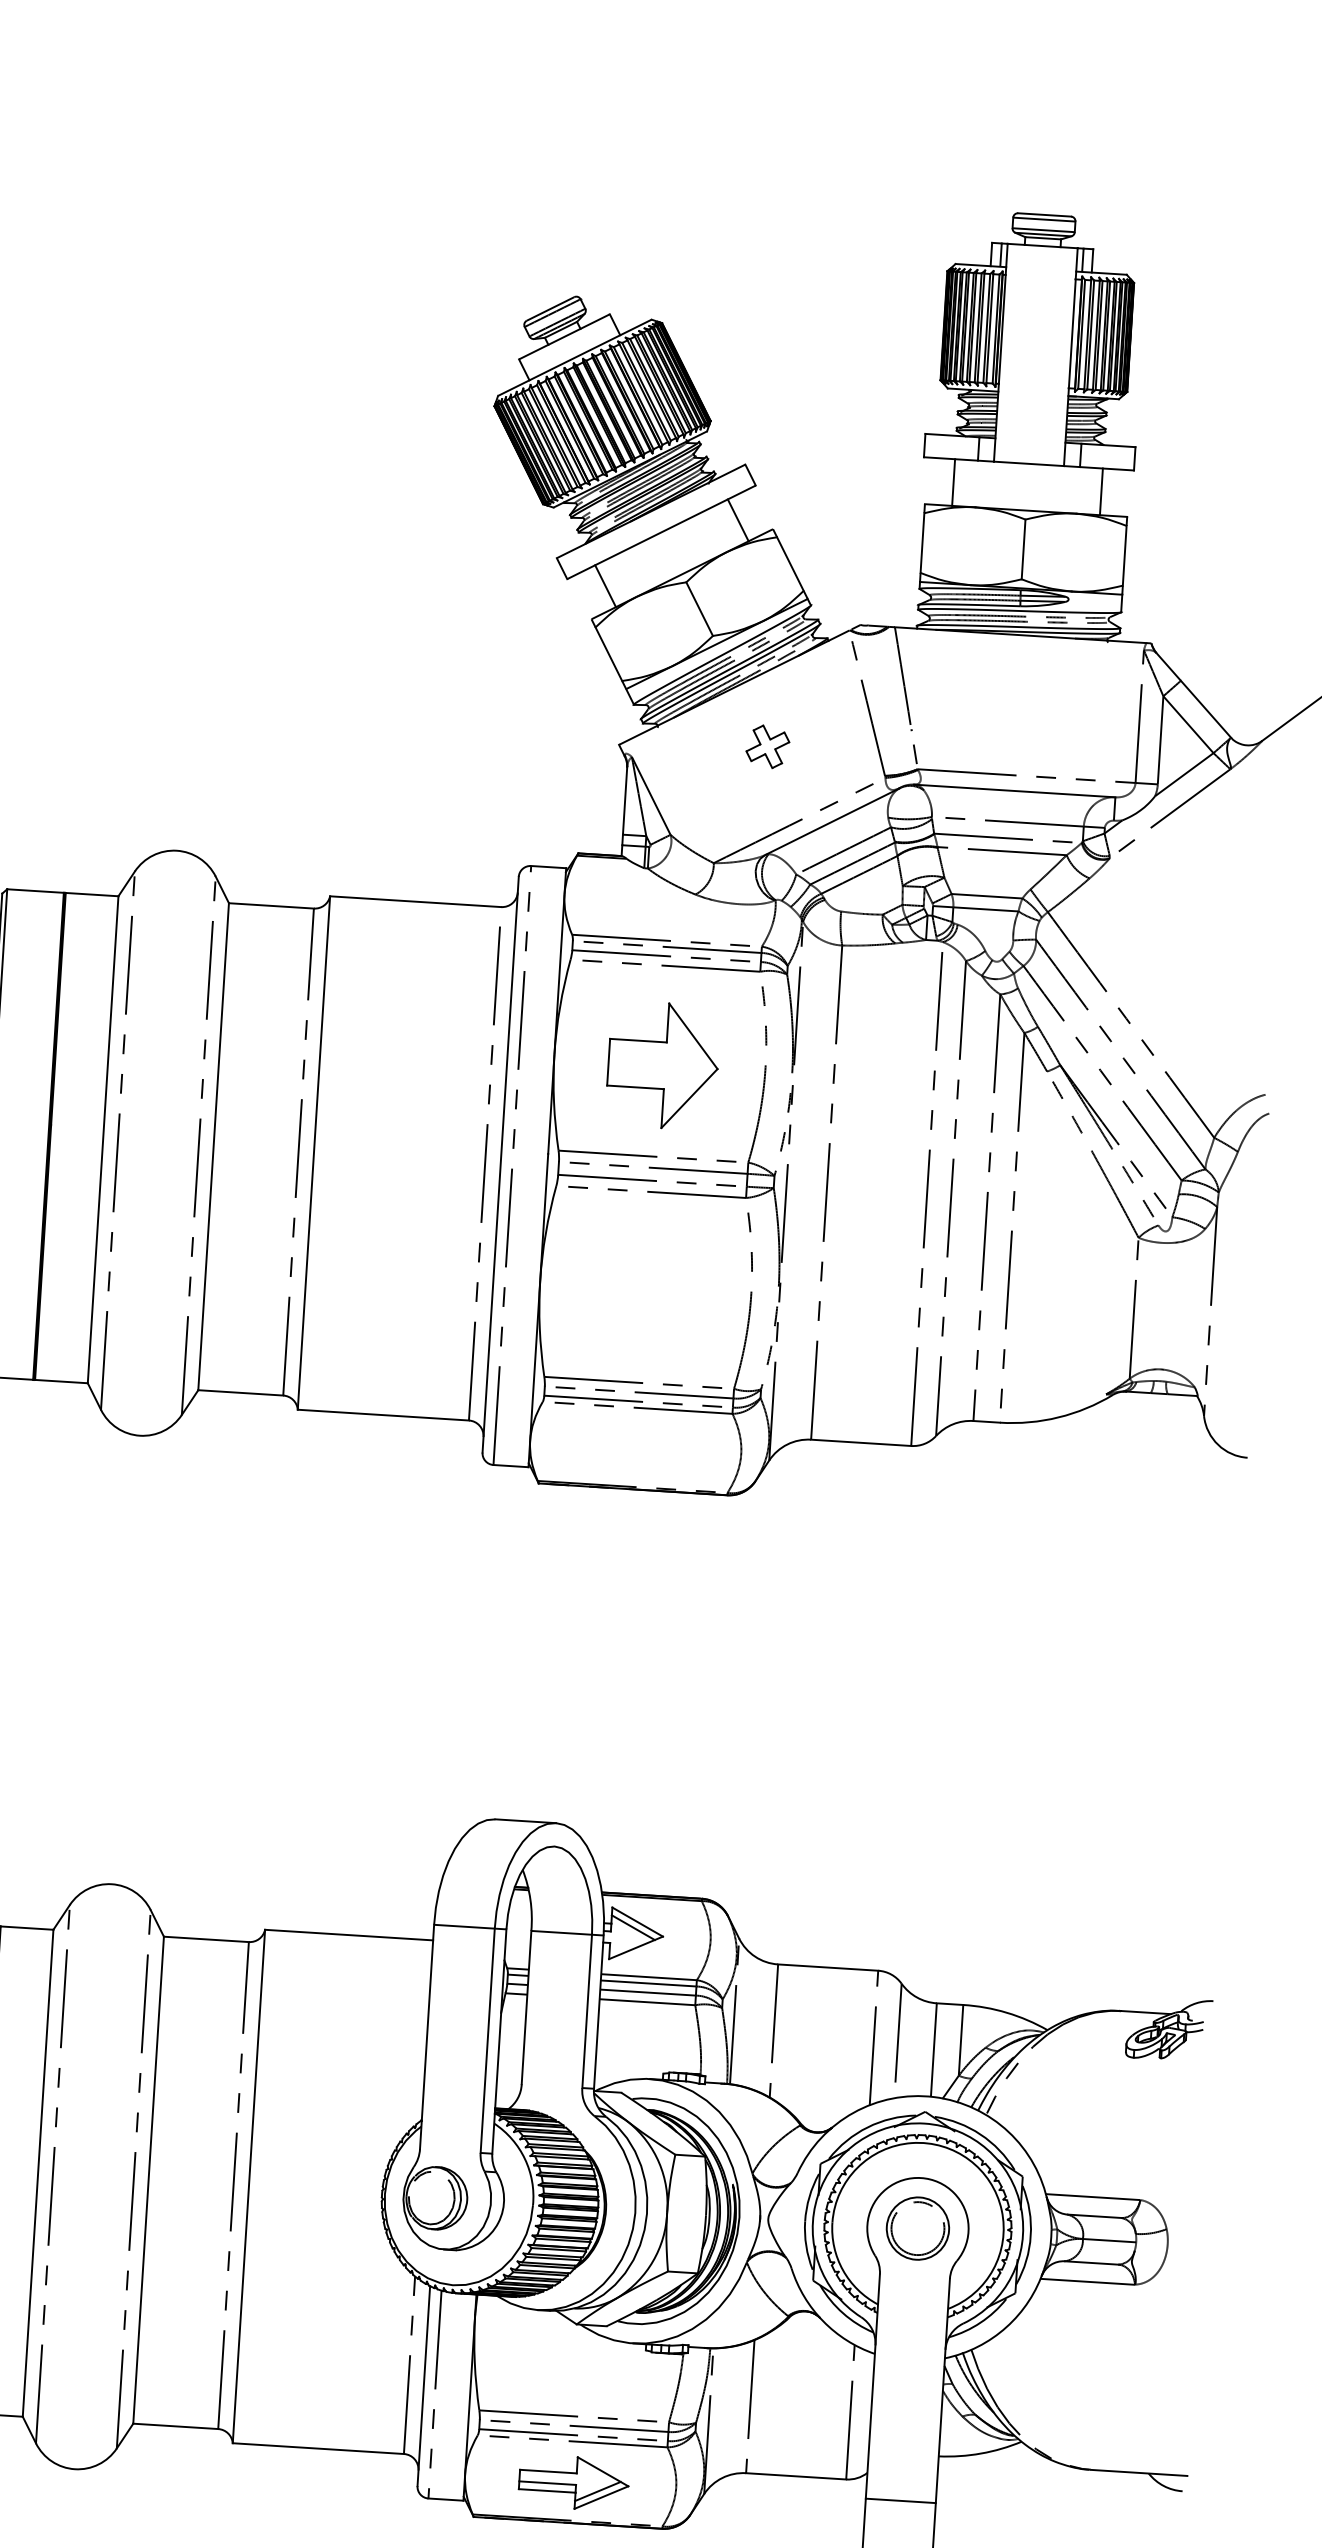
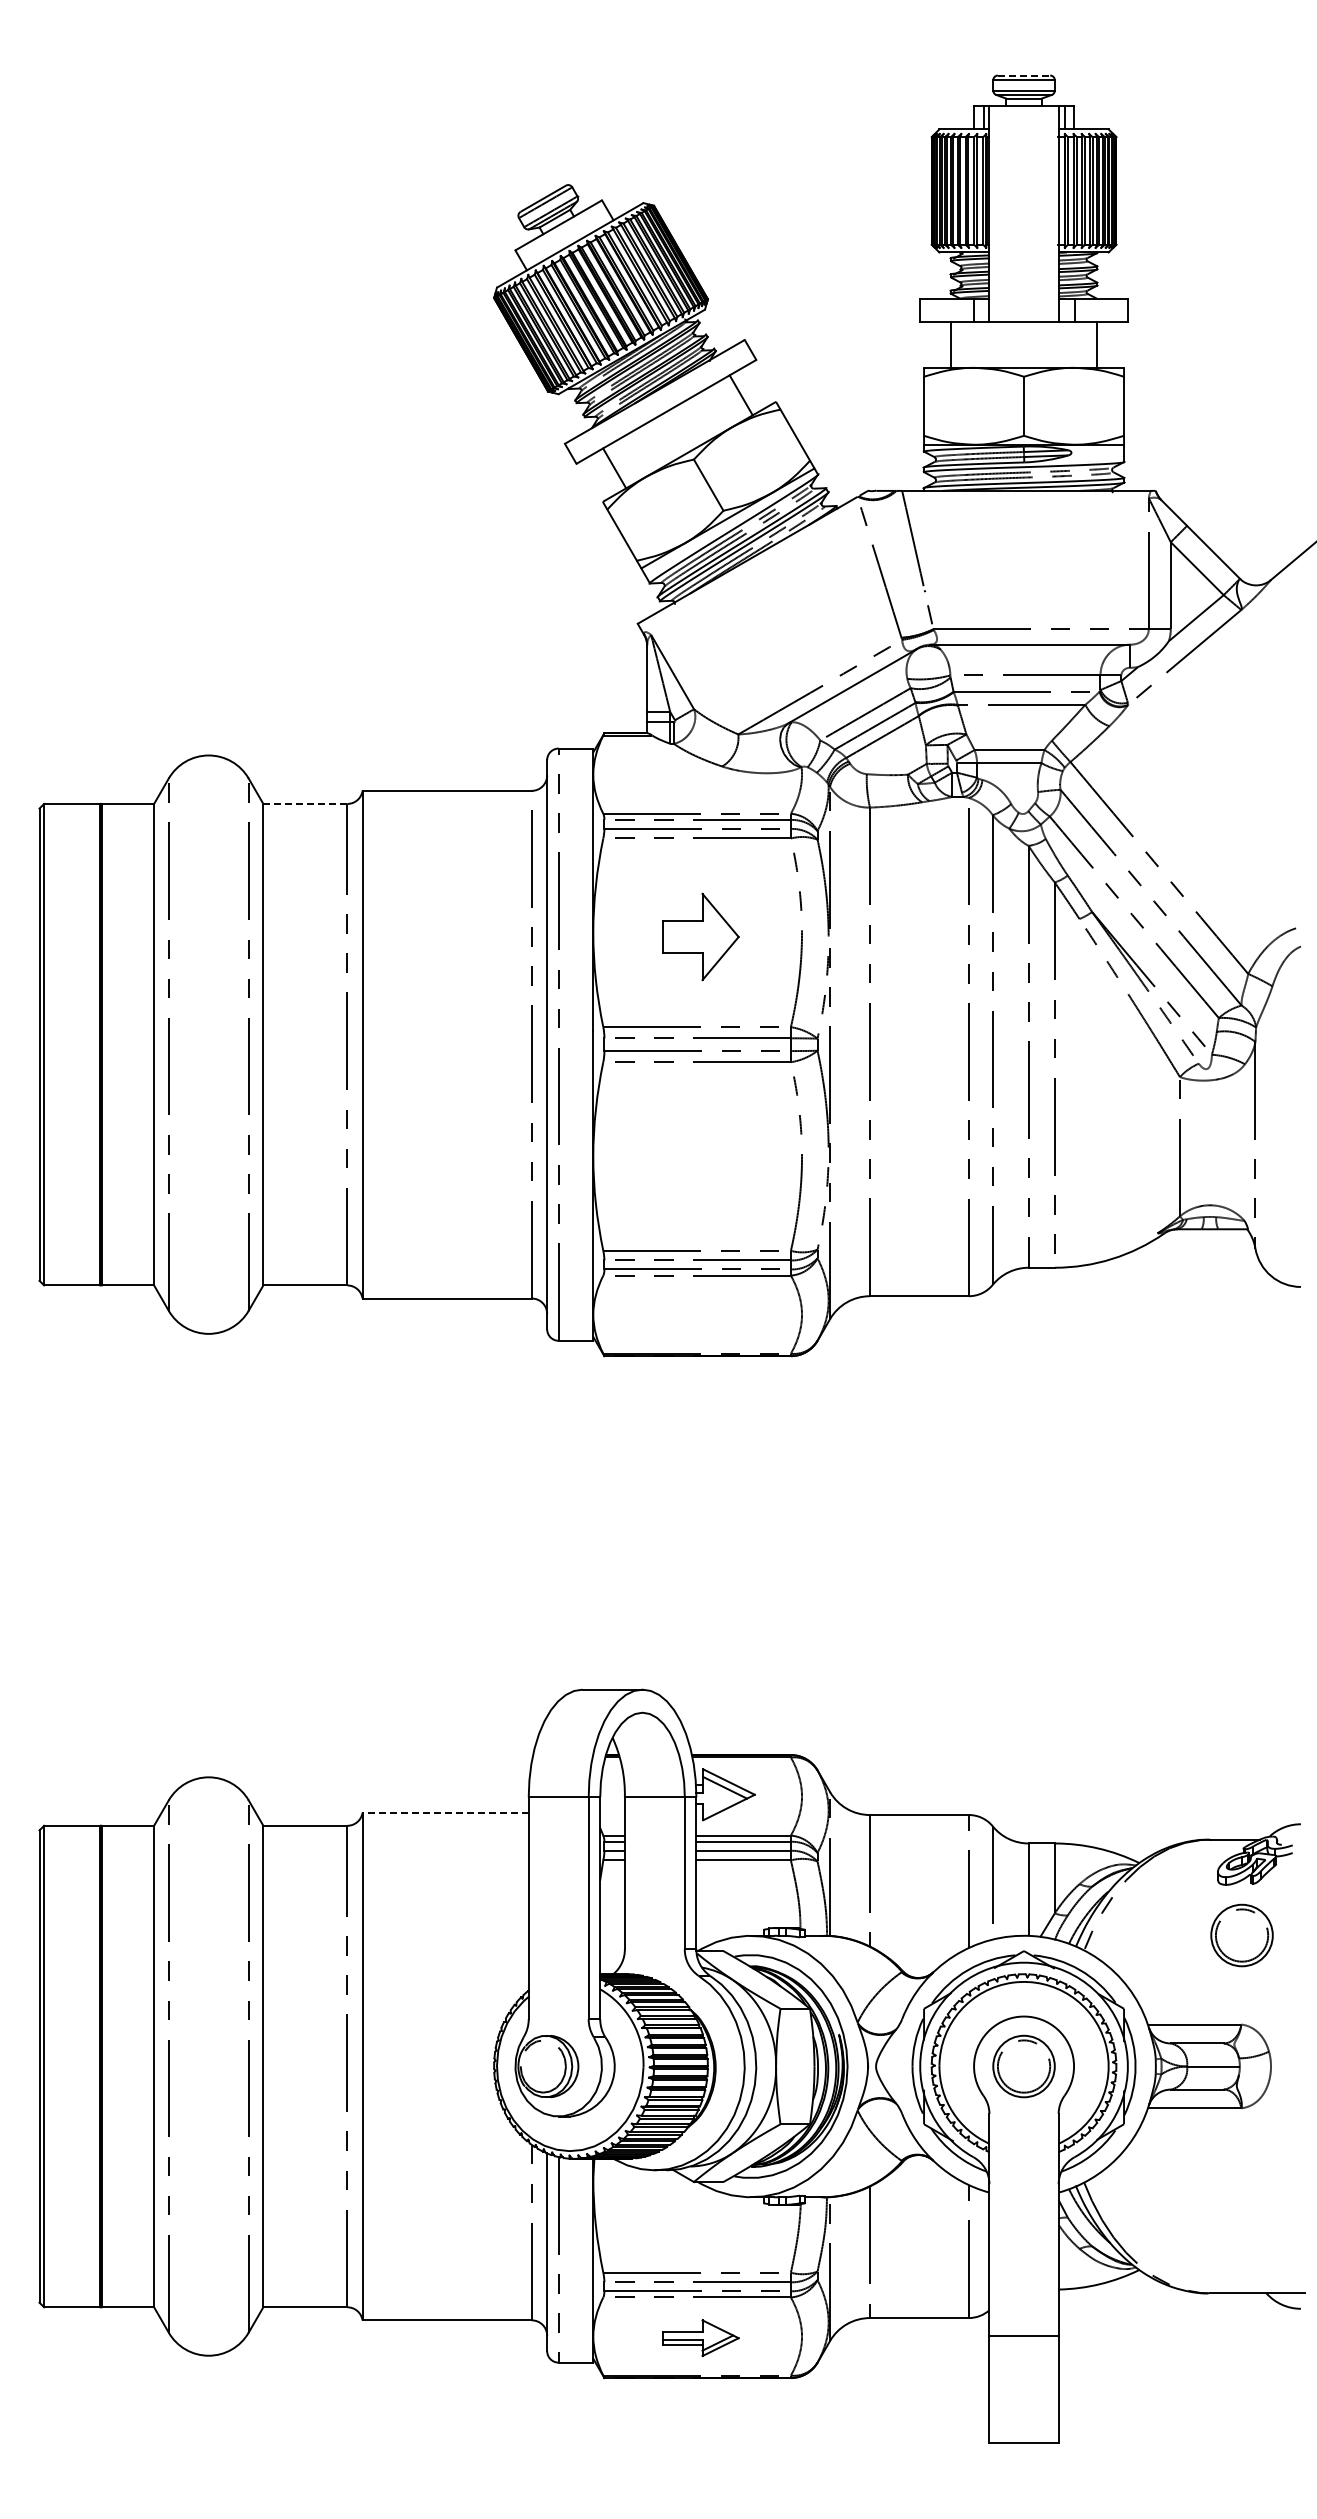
line: (1045, 214) -> (1024, 75), solid -> dashed
part: (767, 746) -> (784, 616), removed
line: (271, 905) -> (305, 803), solid -> dashed
part: (662, 1065) -> (700, 936), size x0.7
line: (348, 1934) -> (445, 1812), solid -> dashed
part: (1146, 2109) -> (1241, 1935), added
part: (573, 2482) -> (700, 2337), size x0.7

